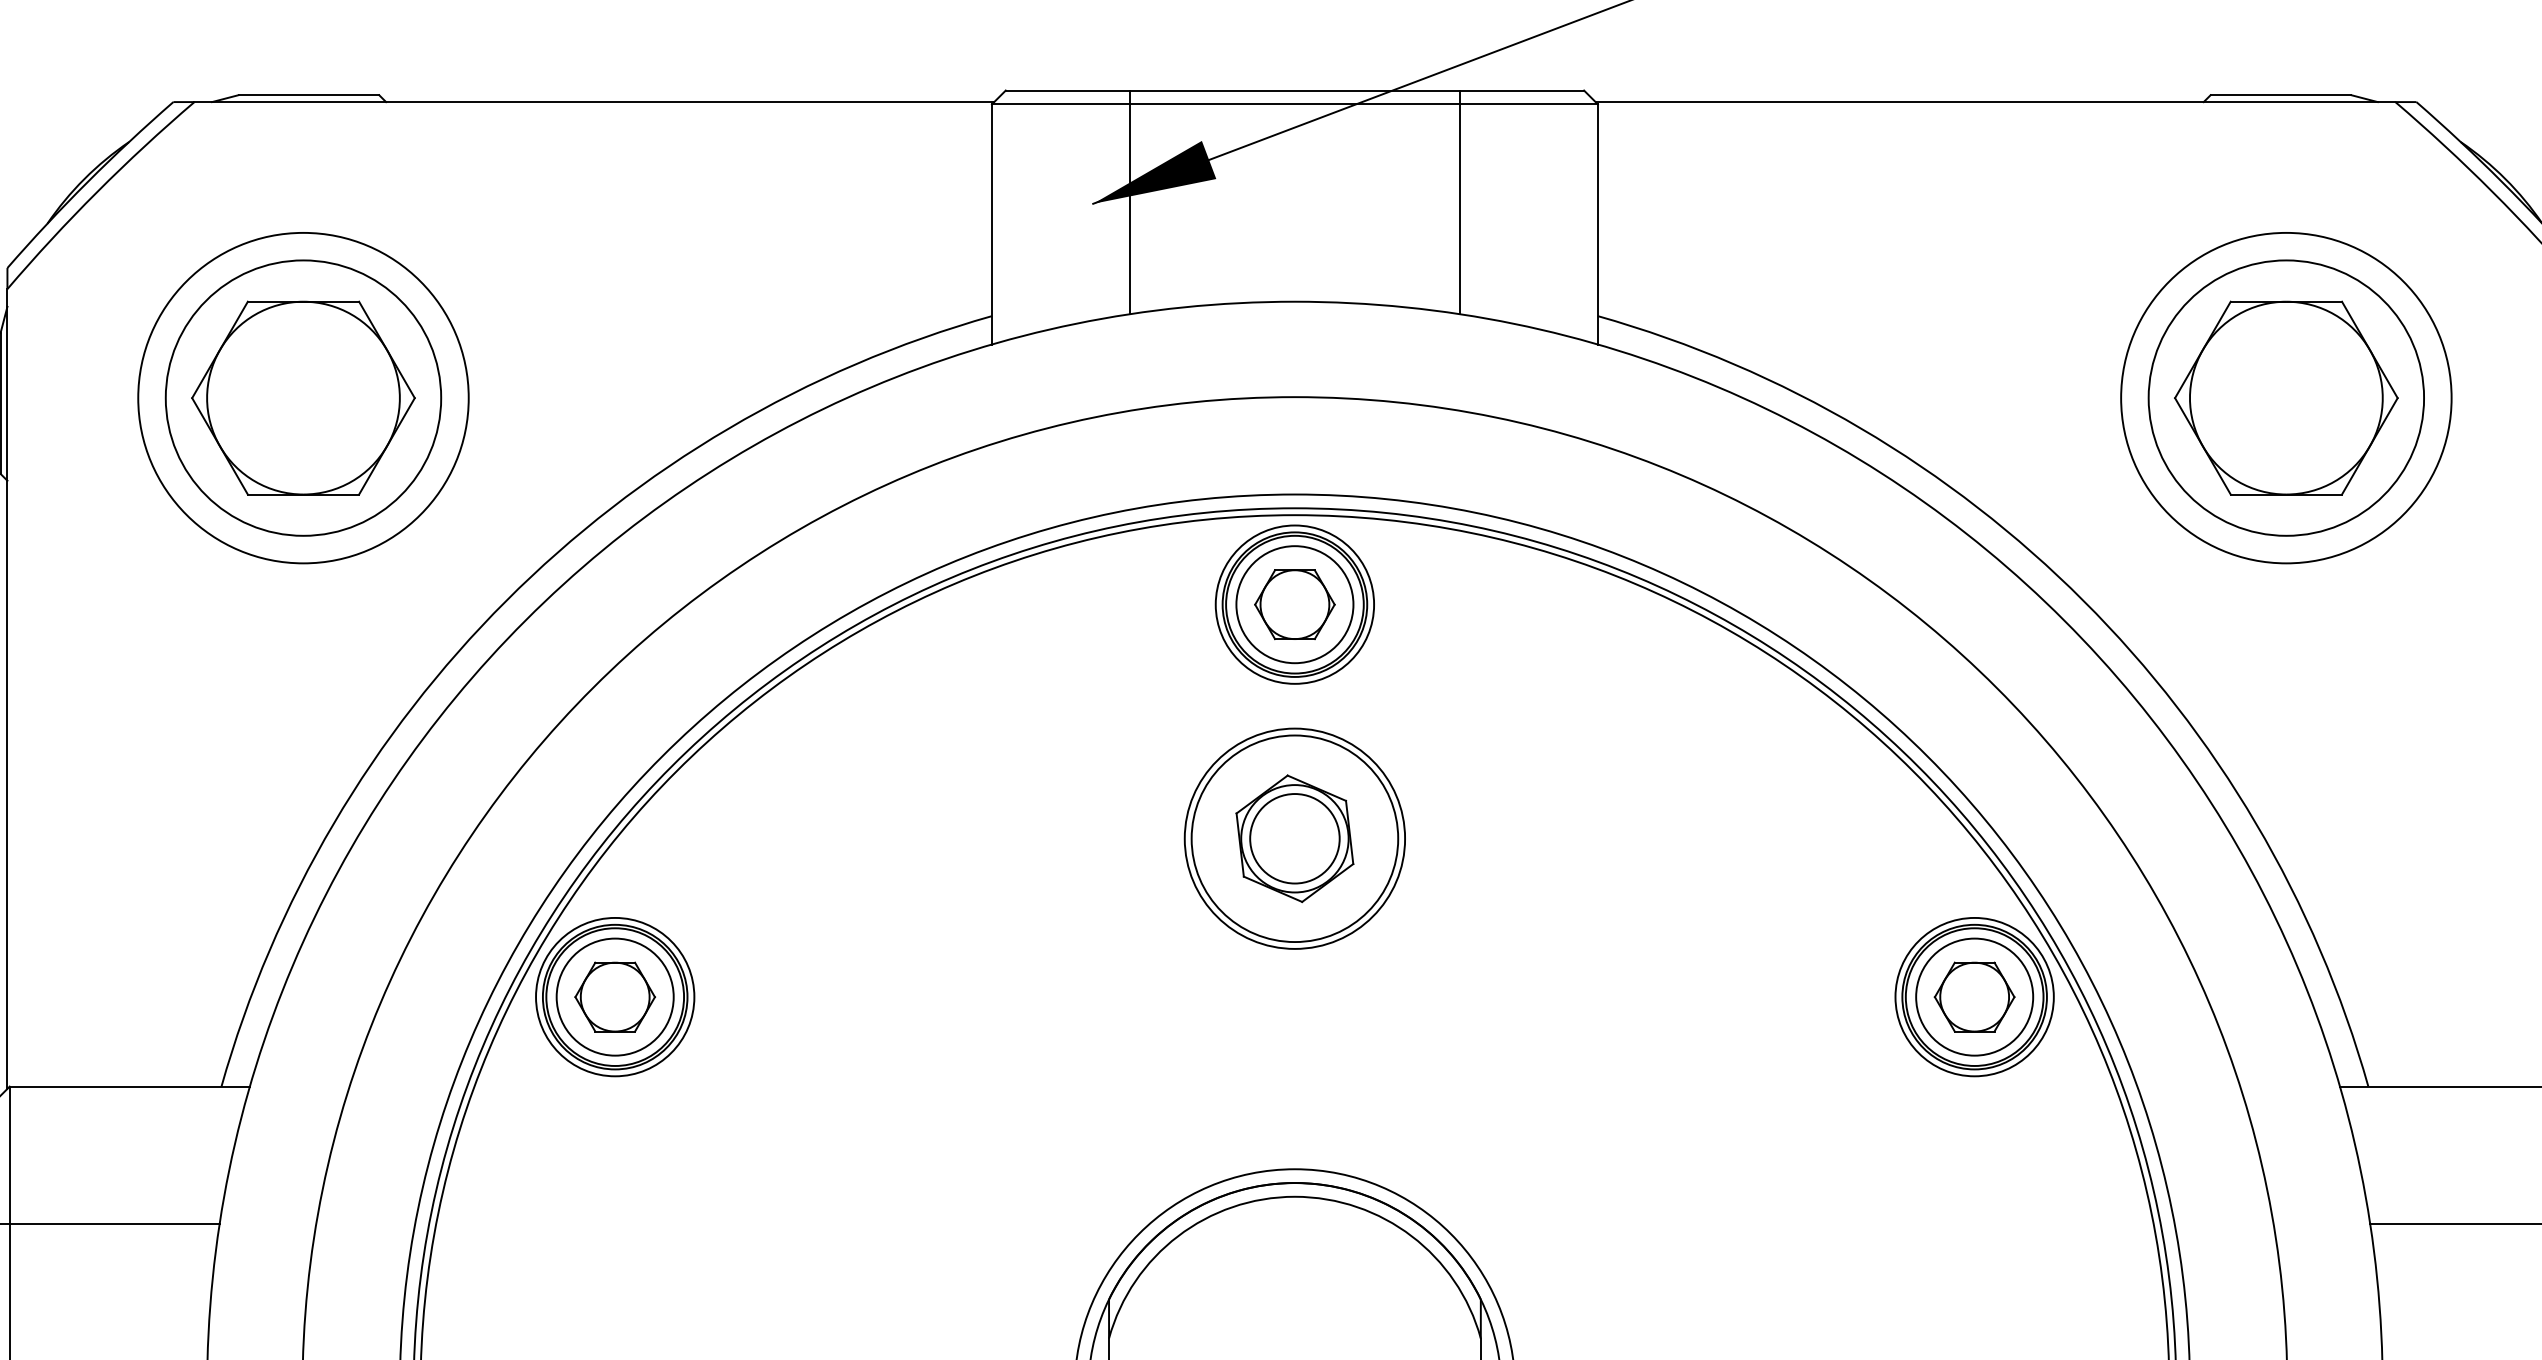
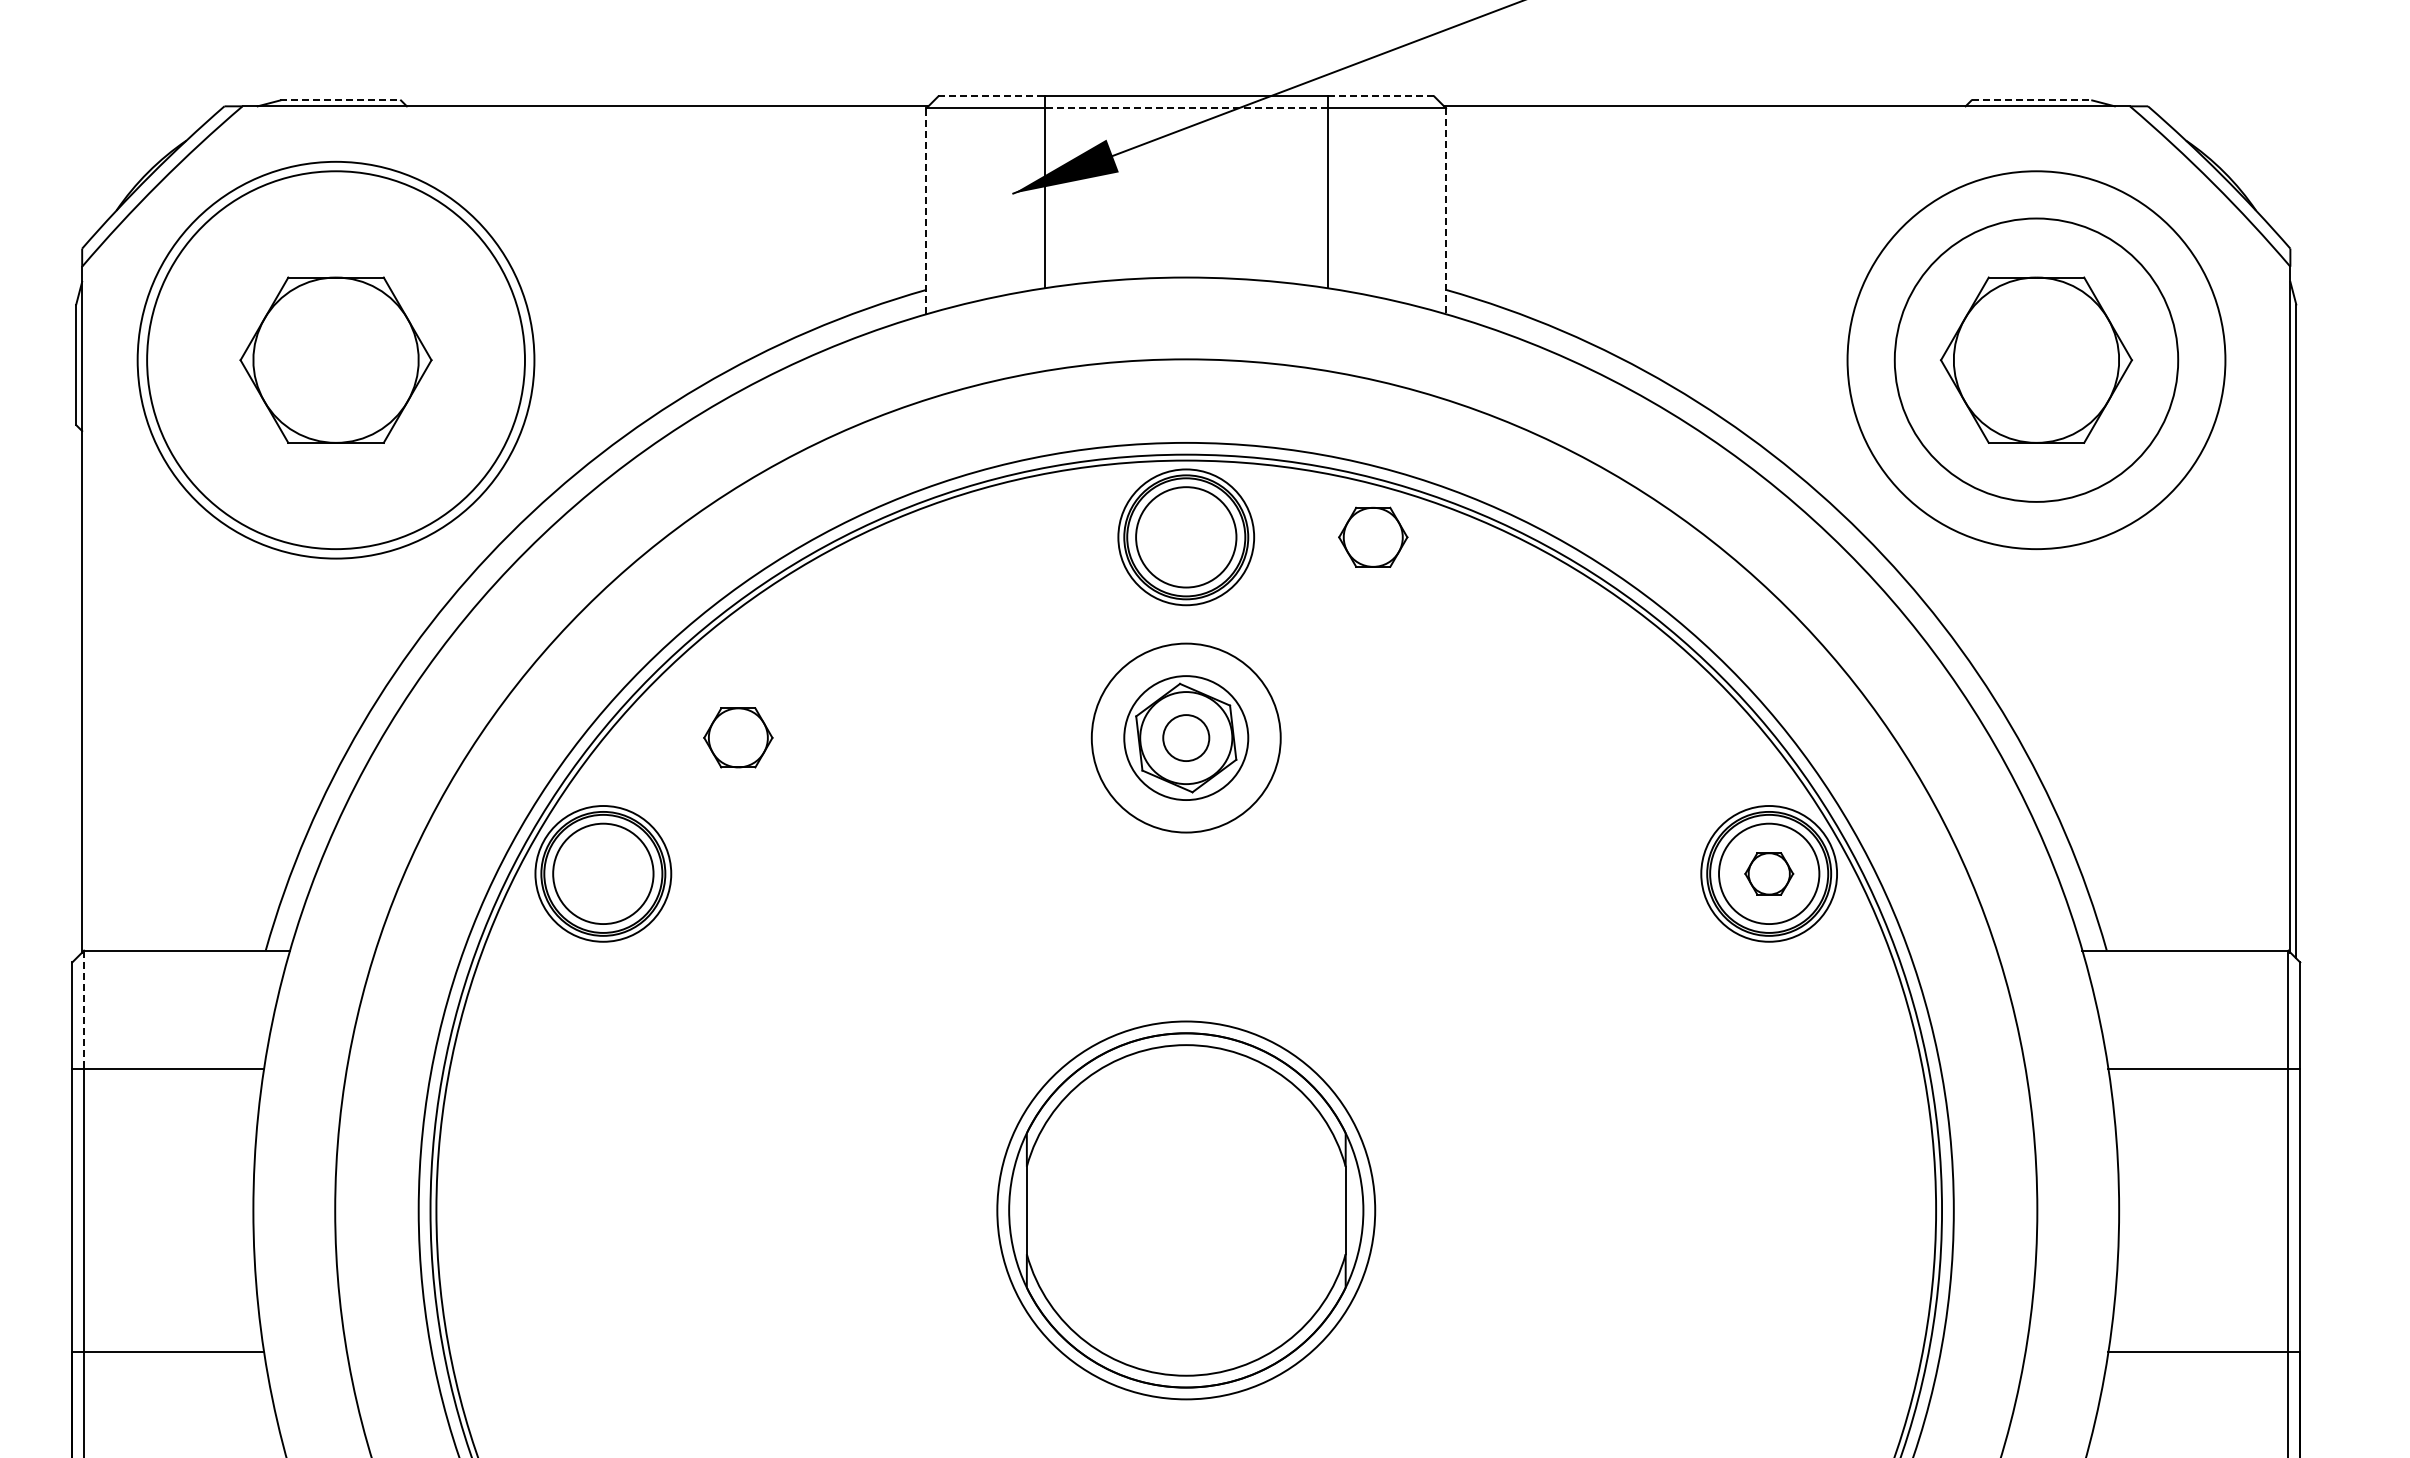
line: (1067, 90) -> (991, 96), solid -> dashed
line: (1522, 90) -> (1381, 96), solid -> dashed
line: (309, 95) -> (341, 100), solid -> dashed
line: (2281, 95) -> (2032, 100), solid -> dashed
line: (1295, 104) -> (1186, 108), solid -> dashed
line: (992, 223) -> (926, 210), solid -> dashed
line: (1598, 224) -> (1446, 211), solid -> dashed
circle: (302, 397) -> (335, 359), size x1.4
circle: (302, 398) -> (335, 360), size x1.6
circle: (2286, 398) -> (2036, 360), size x1.6
part: (1295, 603) -> (1373, 536), moved
circle: (1294, 838) -> (1185, 737), size x0.6
circle: (1294, 838) -> (1185, 737), size x0.7
part: (615, 996) -> (738, 737), moved
part: (1975, 996) -> (1769, 873), size x0.7
line: (10, 1156) -> (84, 1010), solid -> dashed

